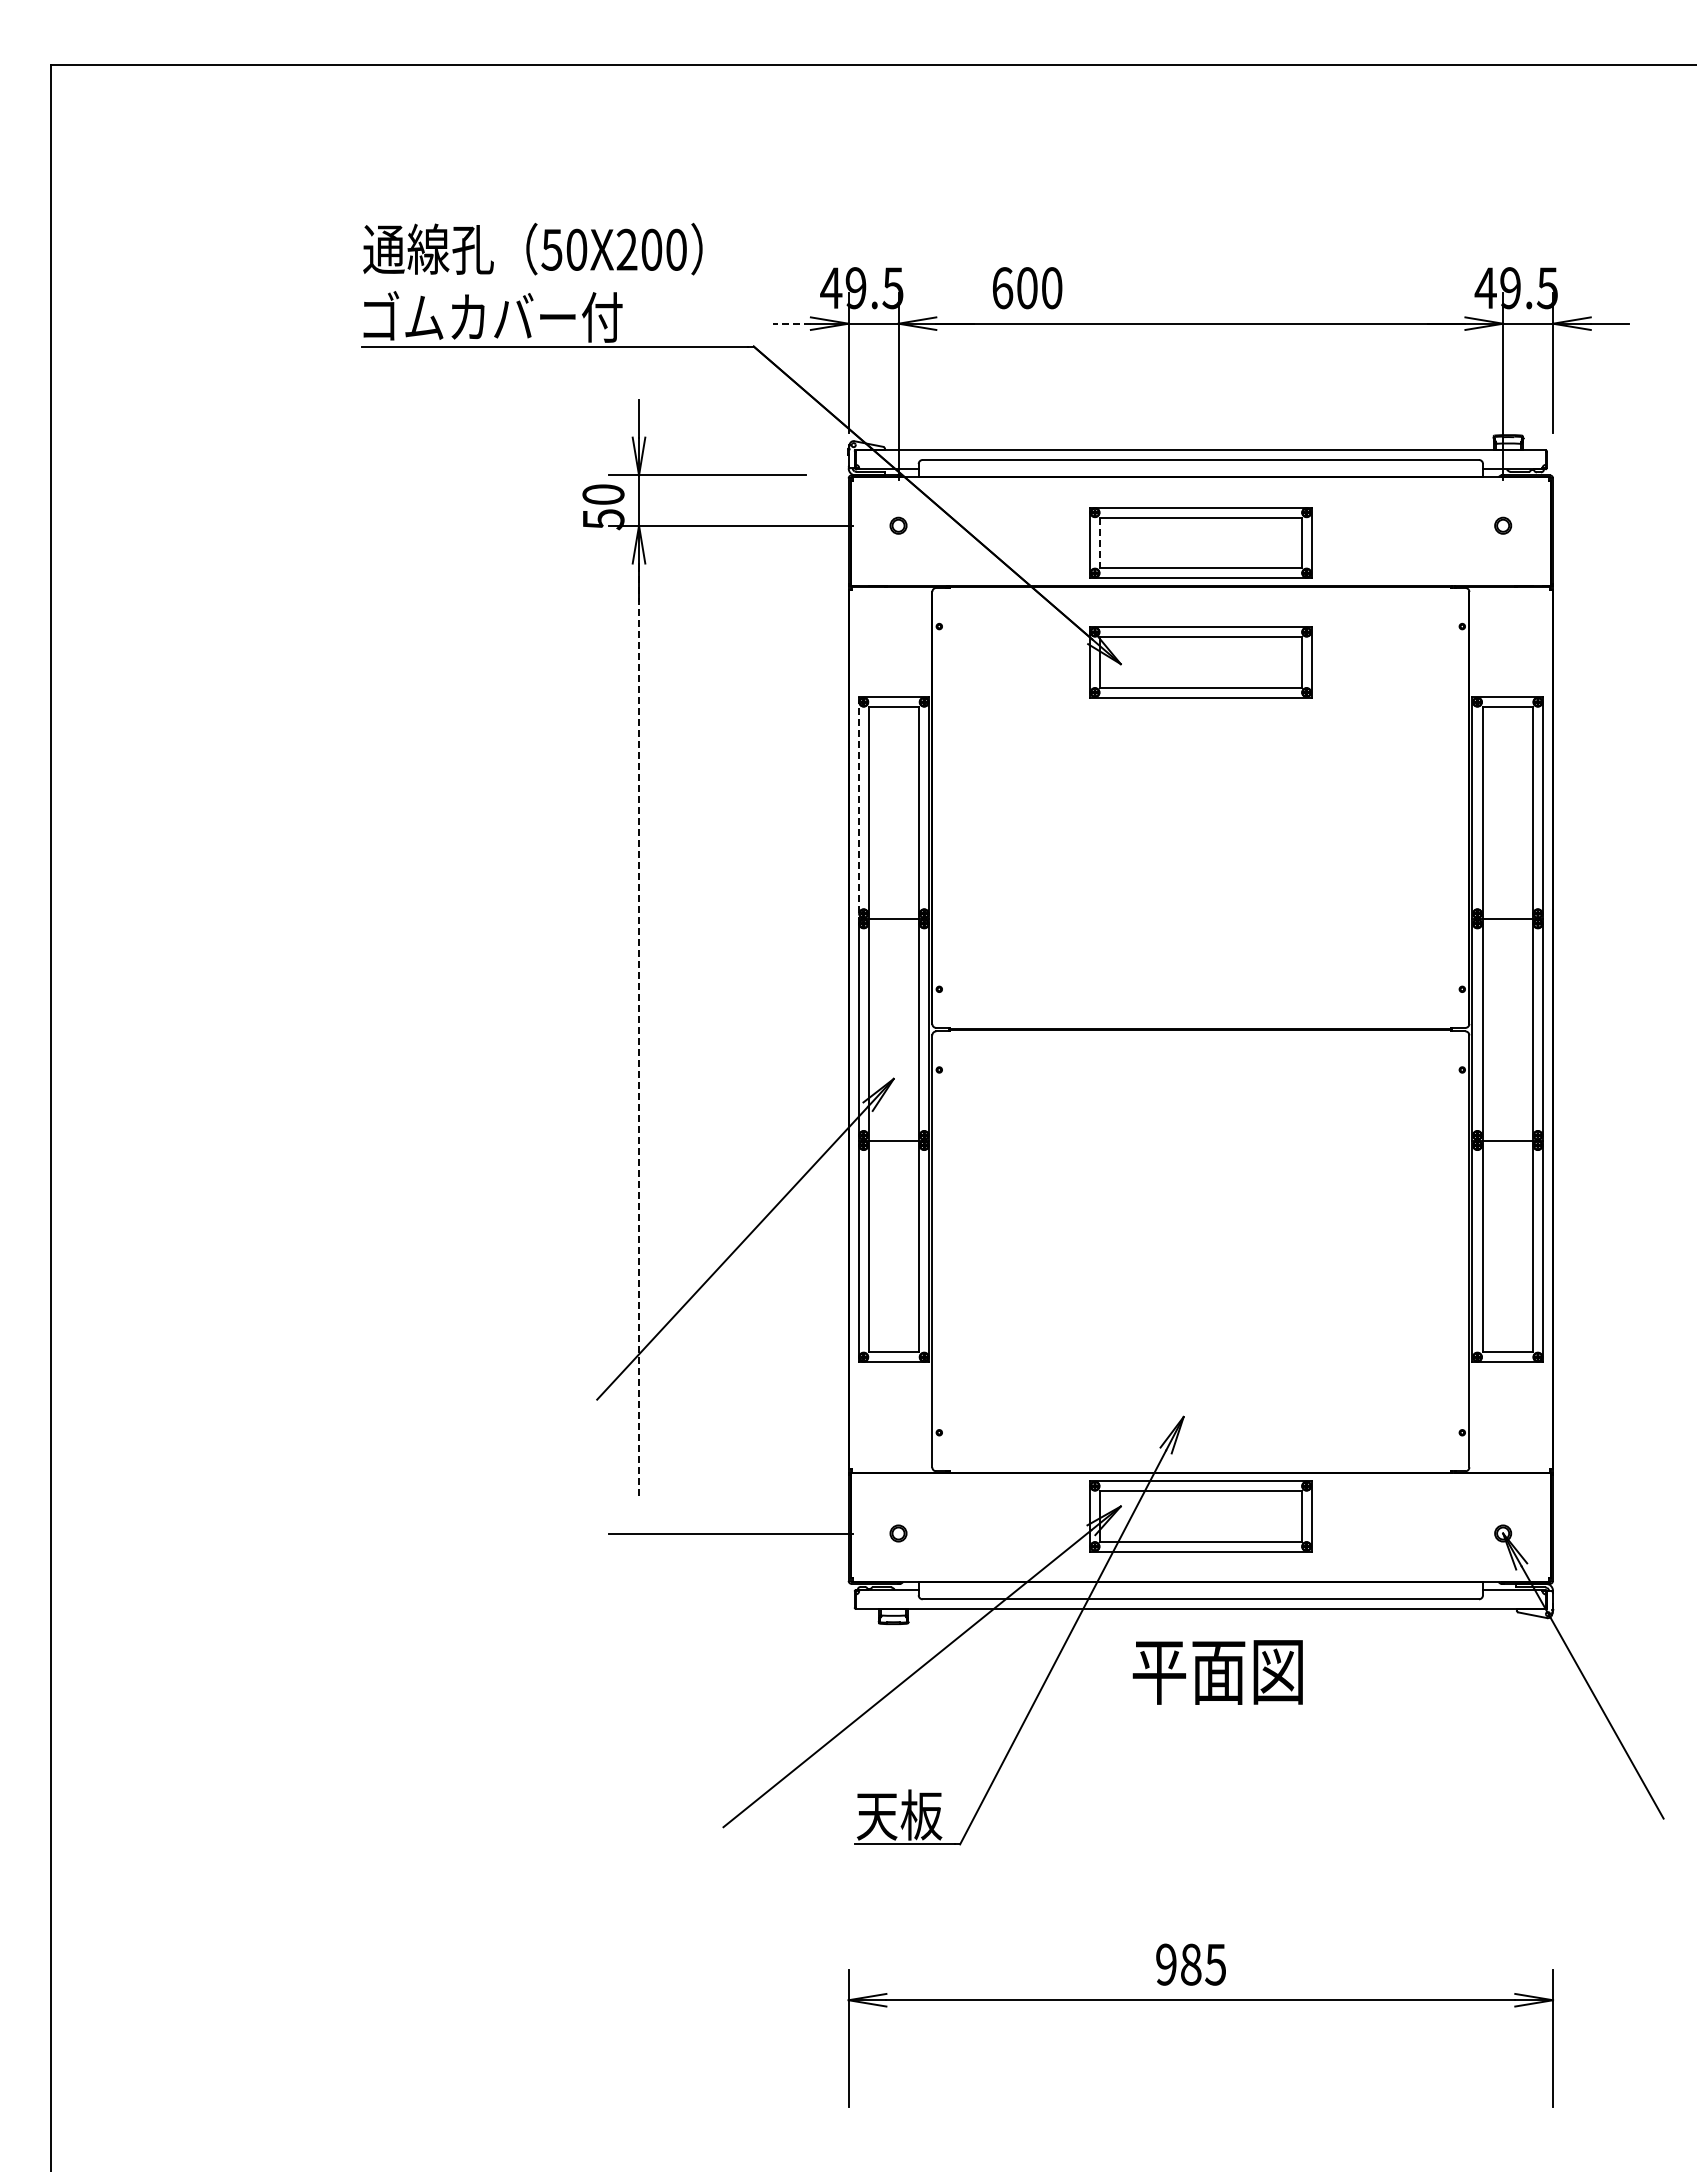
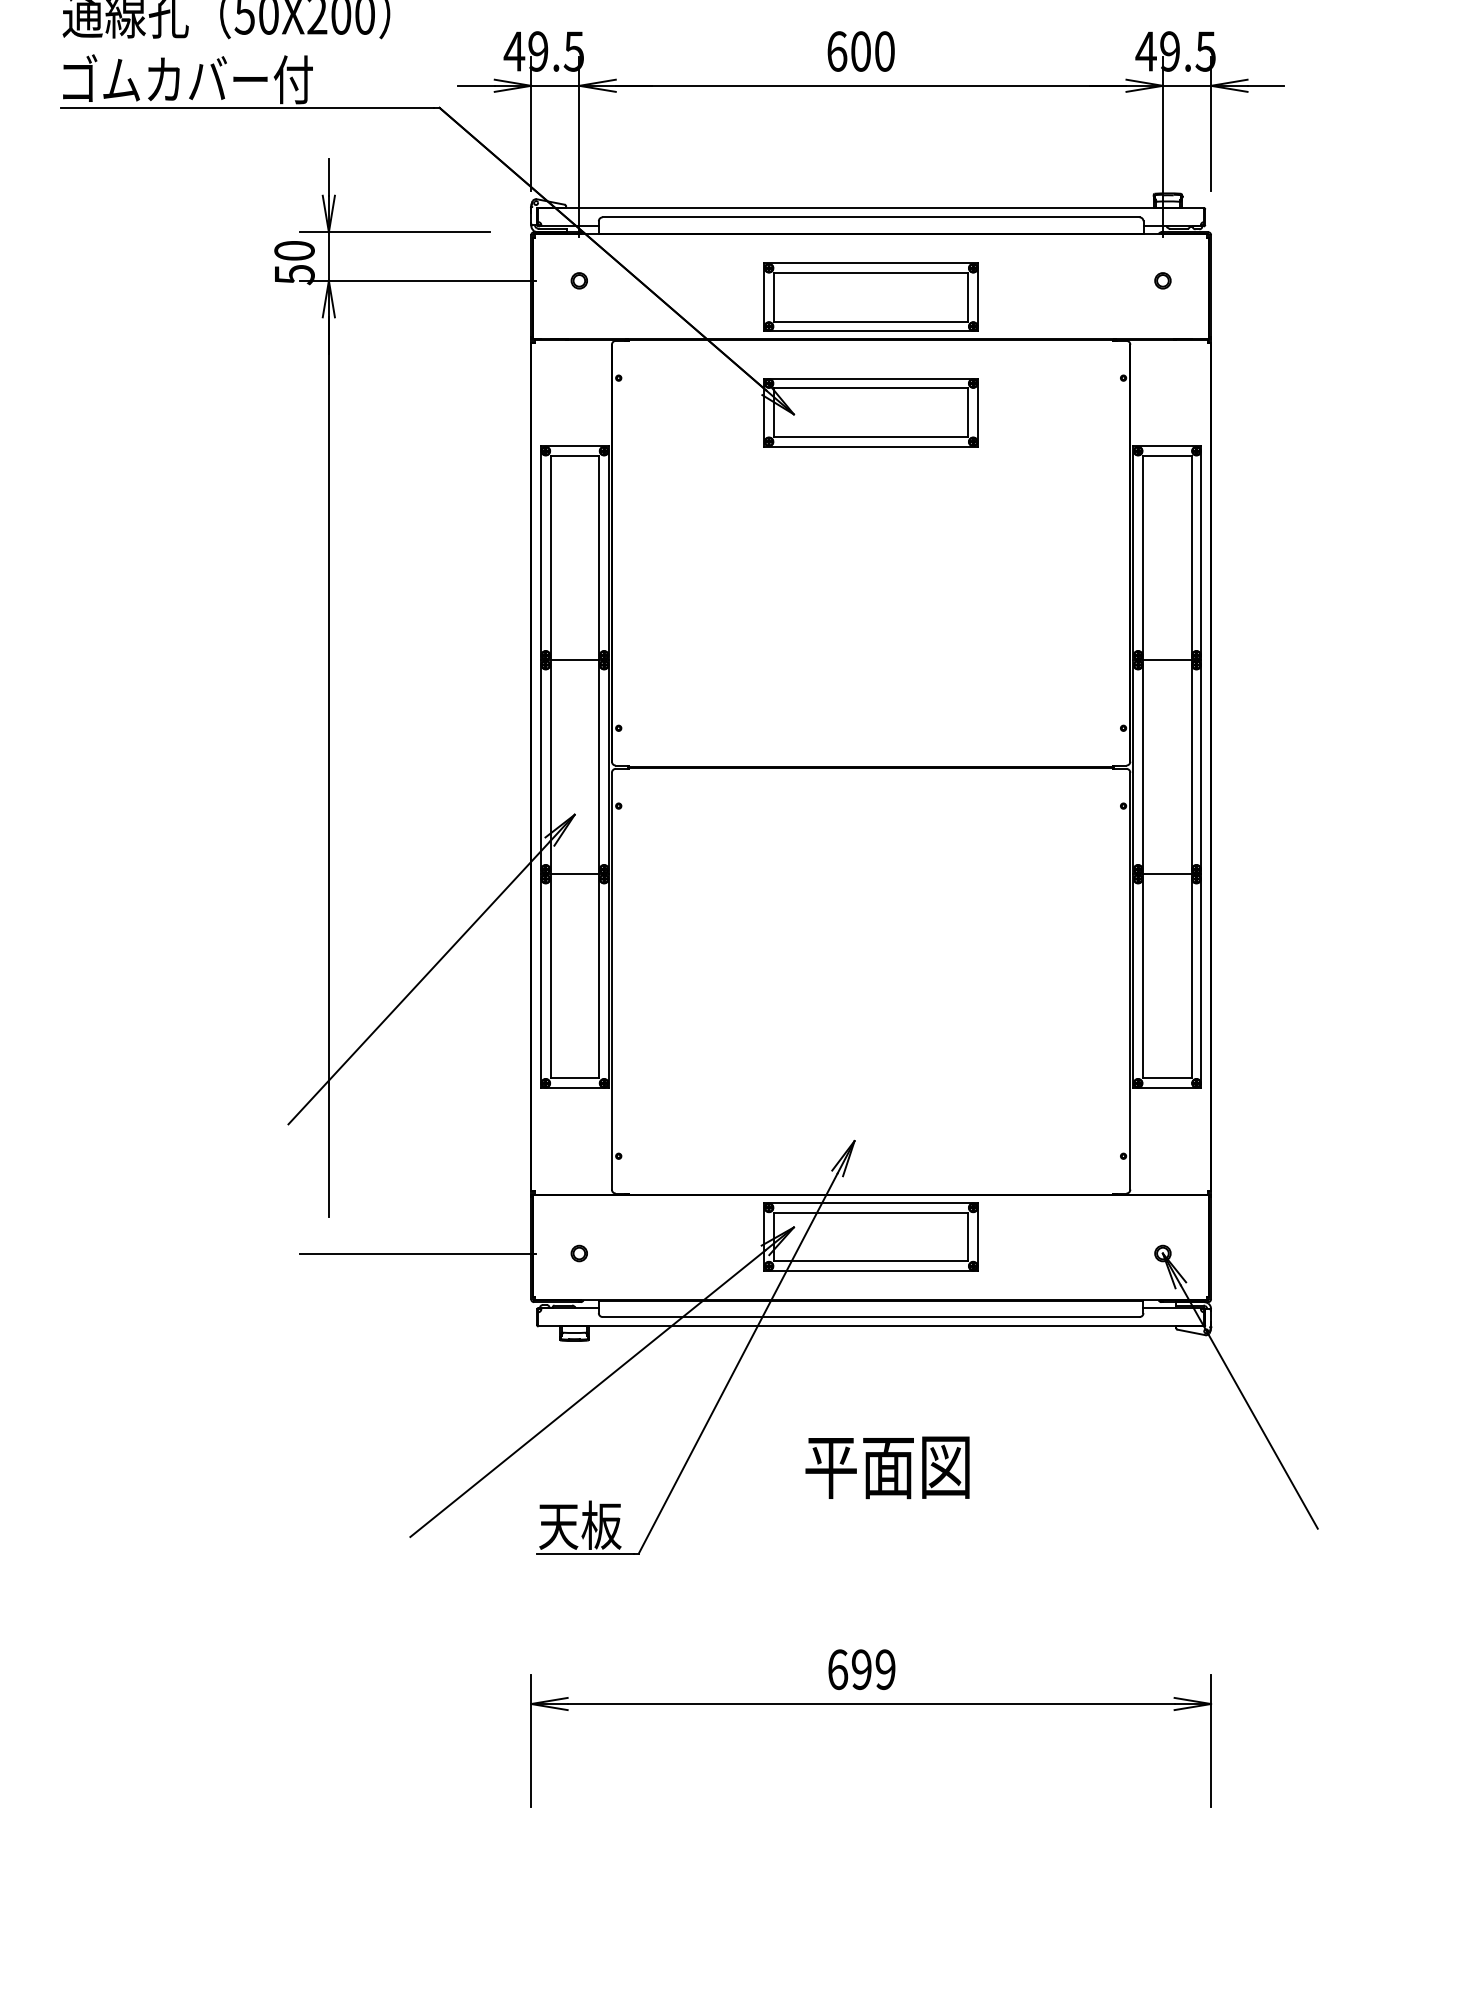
text: (1027, 288) -> (861, 51), moved
line: (791, 323) -> (476, 85), dashed -> solid
line: (1100, 543) -> (774, 297), dashed -> solid
line: (858, 807) -> (540, 552), dashed -> solid
line: (639, 1029) -> (329, 767), dashed -> solid
text: (1217, 1672) -> (887, 1467), moved
text: (1190, 1964) -> (861, 1669), 985 -> 699

